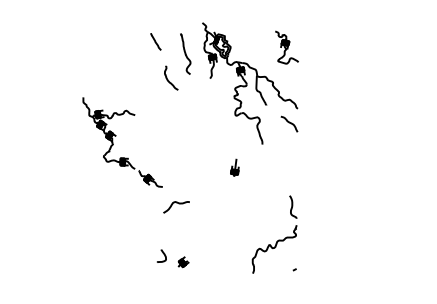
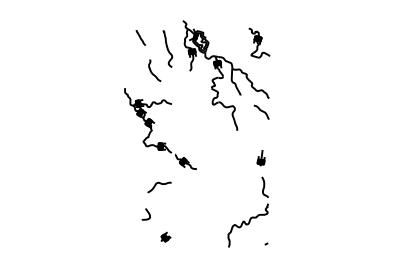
part: (116, 136) -> (155, 123), moved
part: (234, 167) -> (260, 157), moved
curve: (162, 253) -> (146, 212), moved

